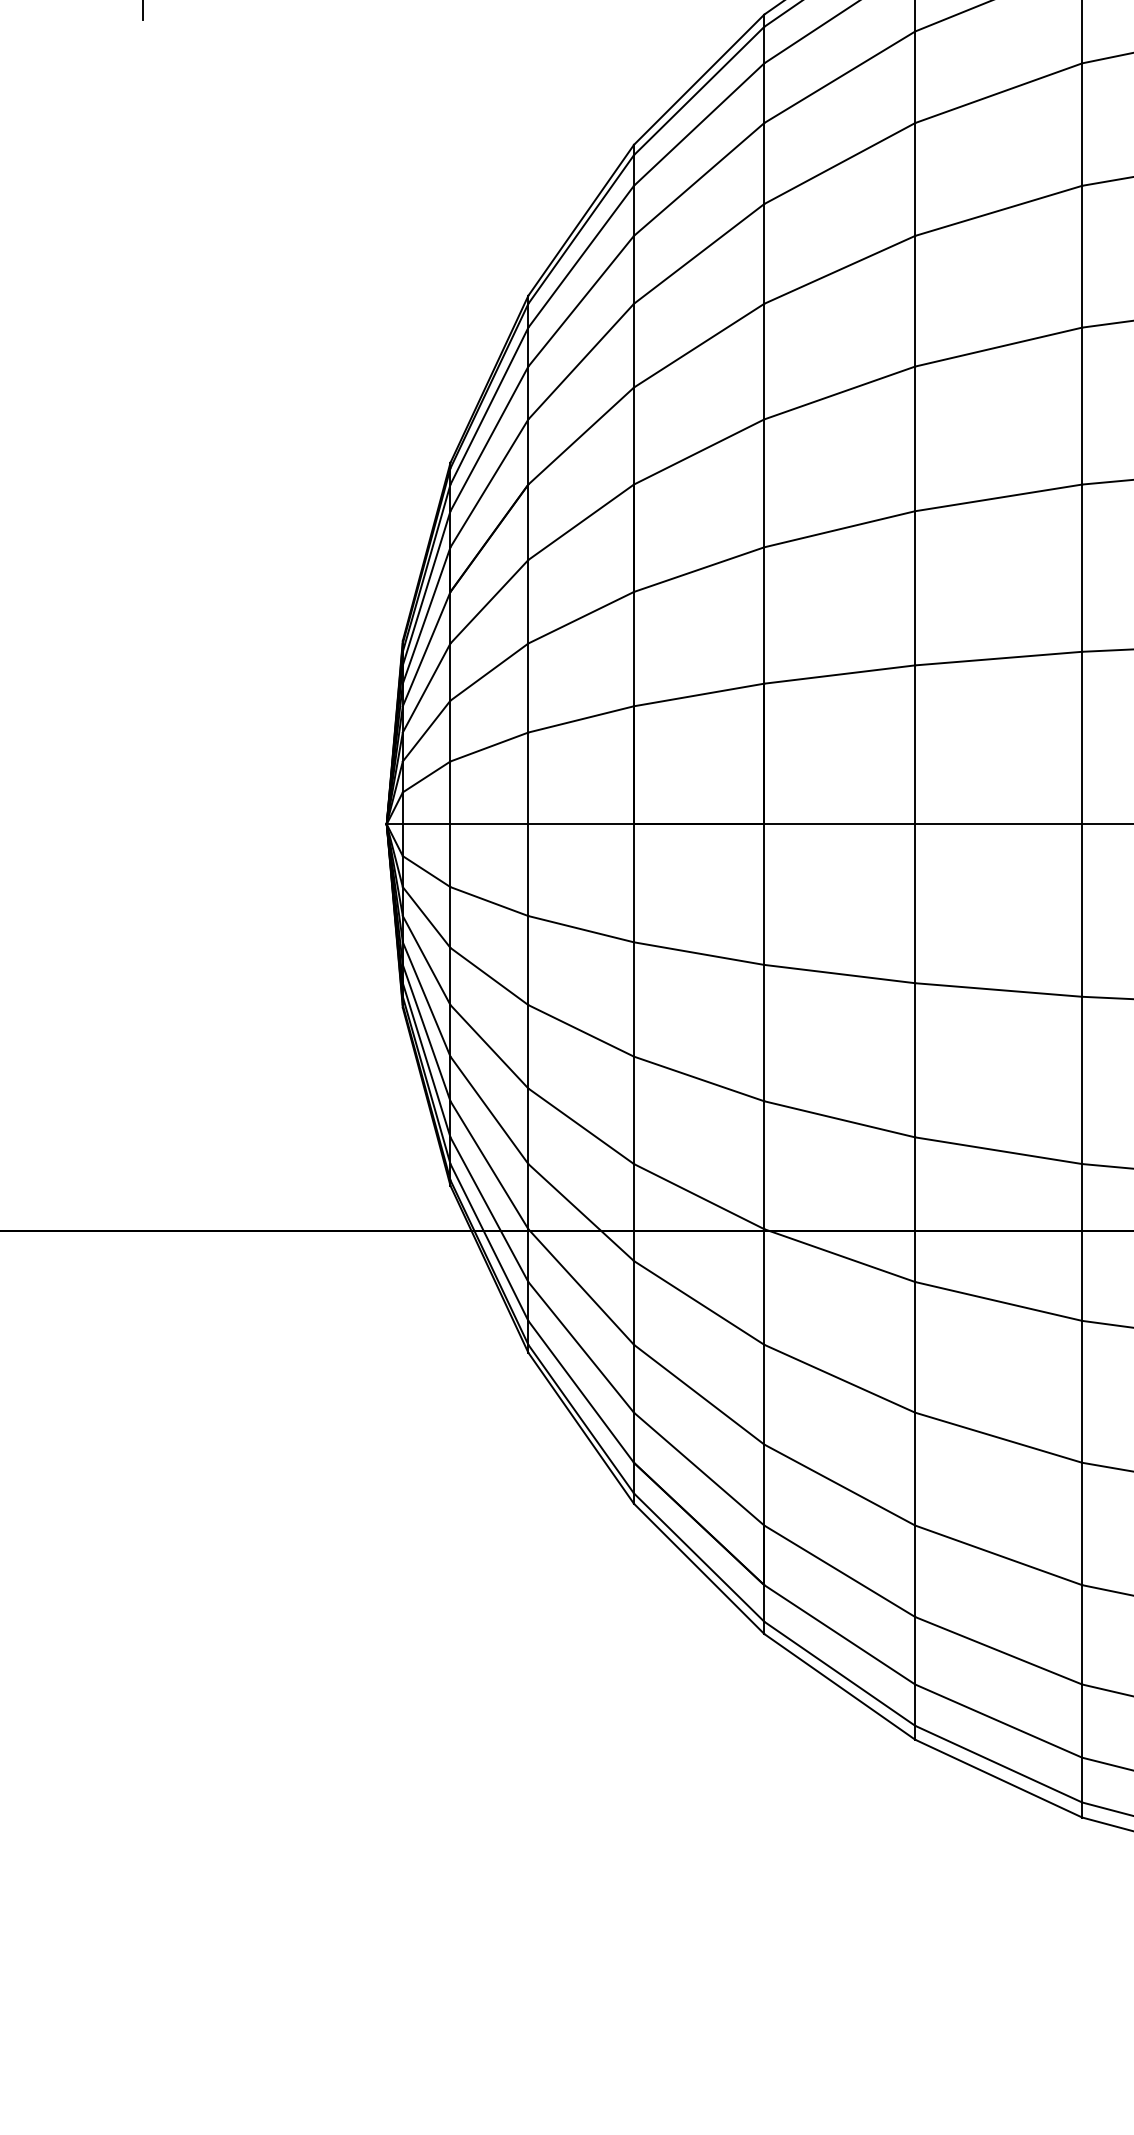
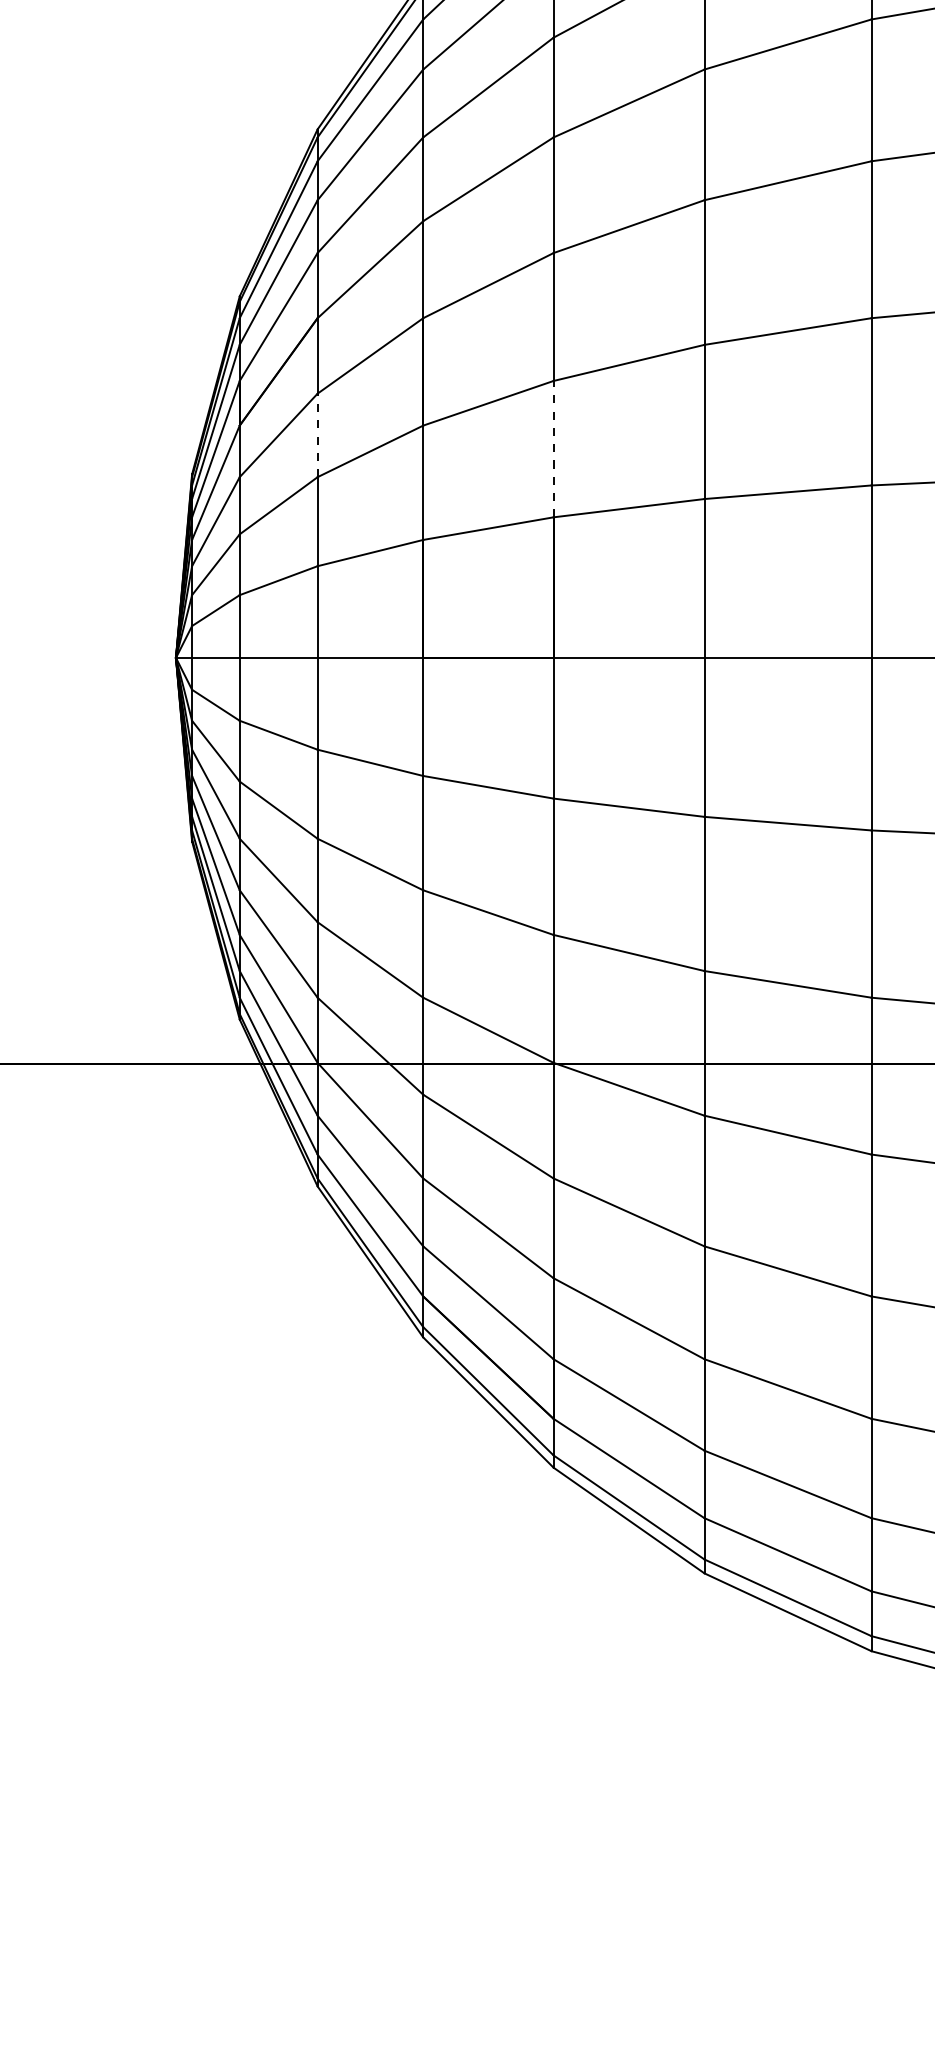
line: (528, 601) -> (317, 435), solid -> dashed
line: (764, 615) -> (553, 449), solid -> dashed

